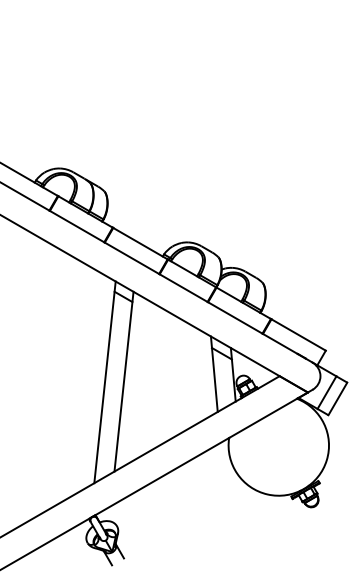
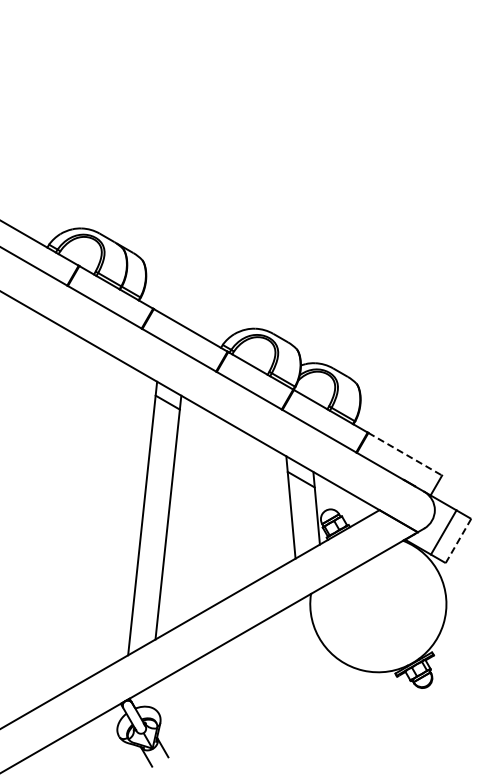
line: (298, 335) -> (405, 454), solid -> dashed
line: (337, 398) -> (458, 540), solid -> dashed

